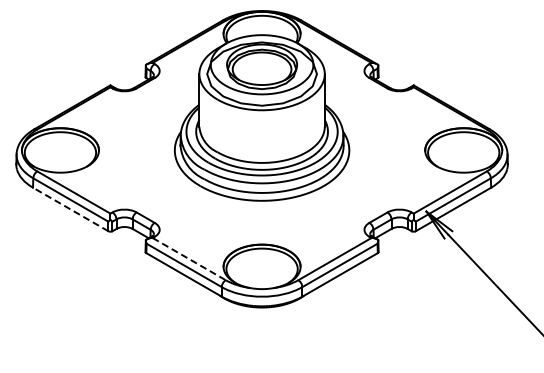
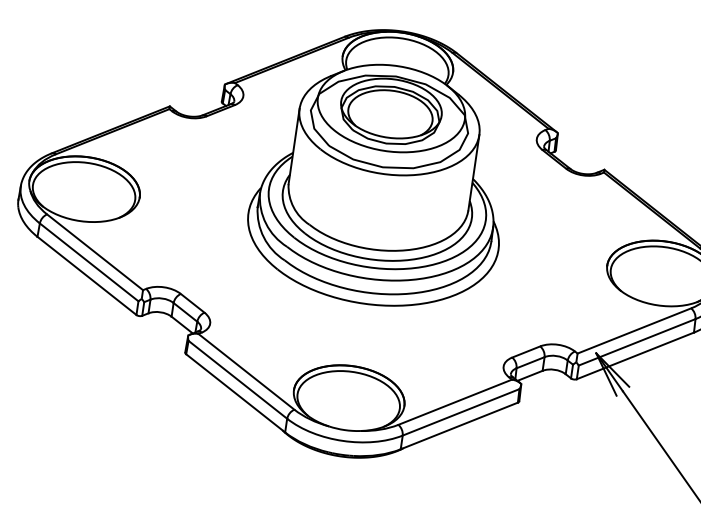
line: (70, 209) -> (86, 275), dashed -> solid
line: (189, 259) -> (246, 372), dashed -> solid

